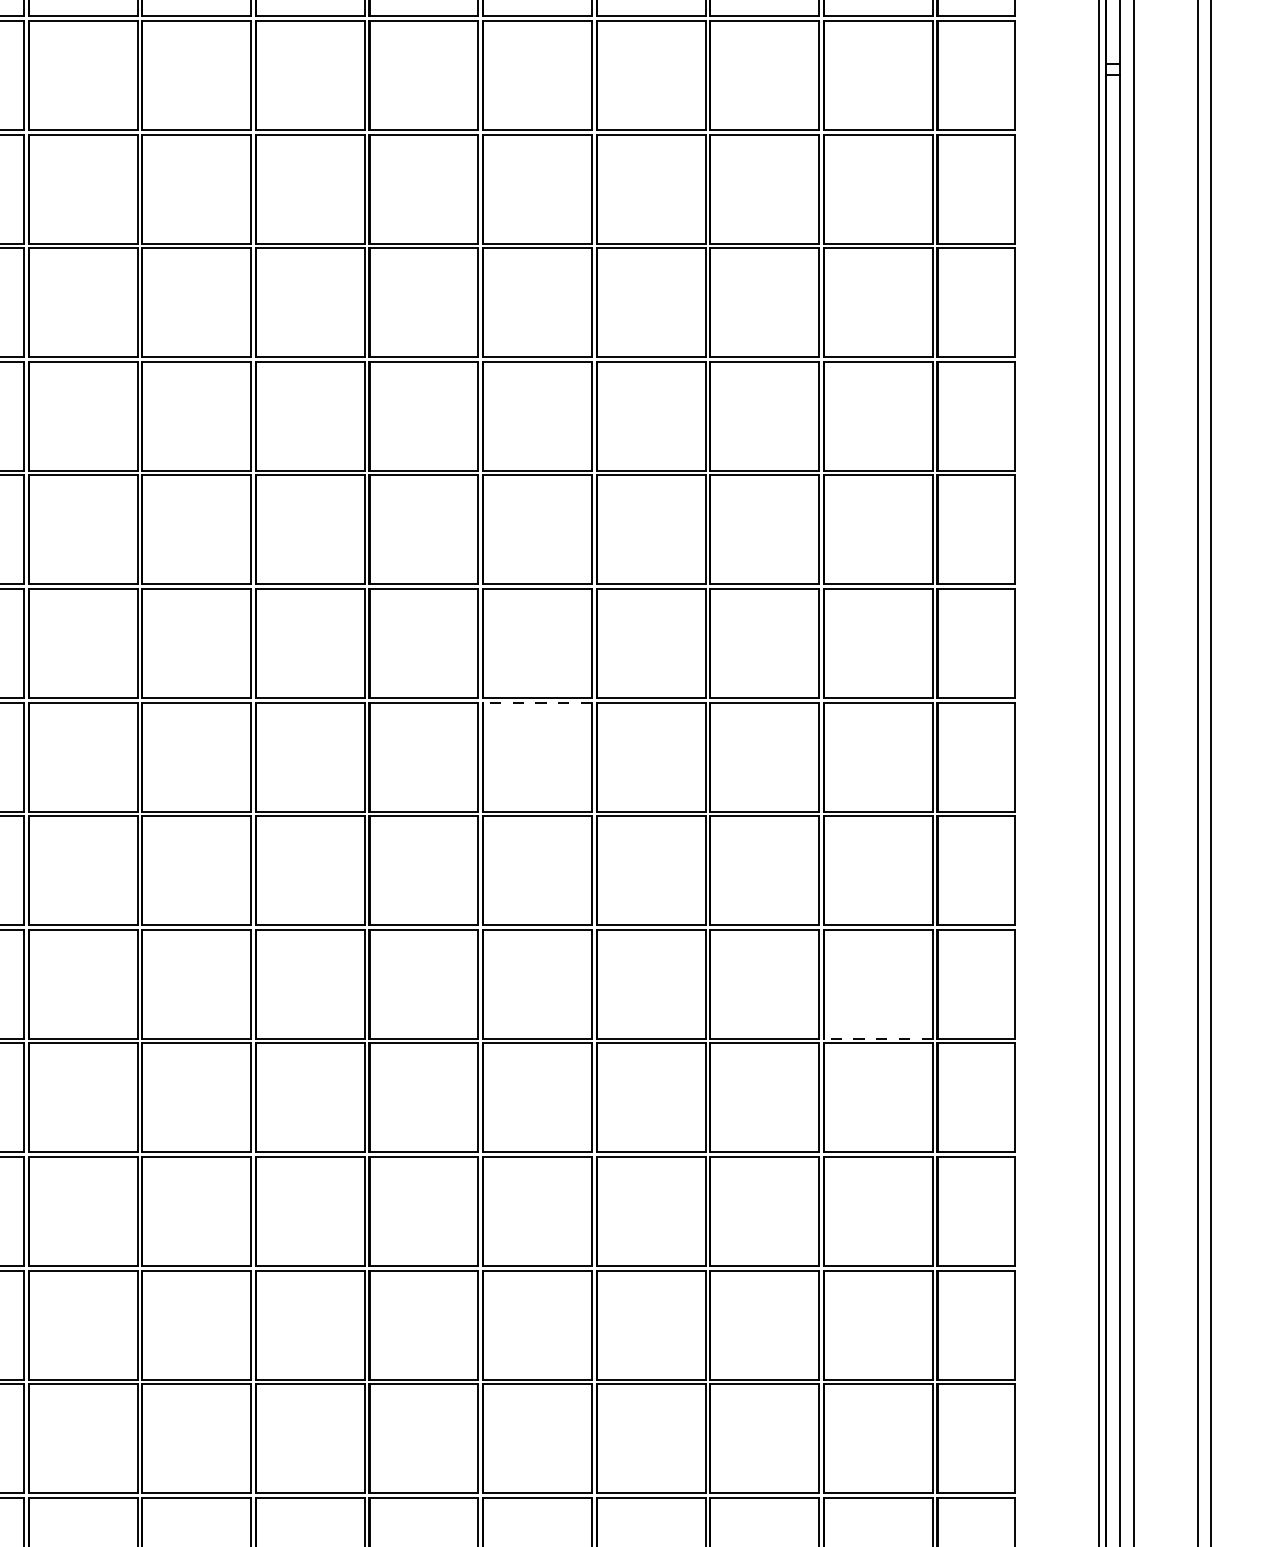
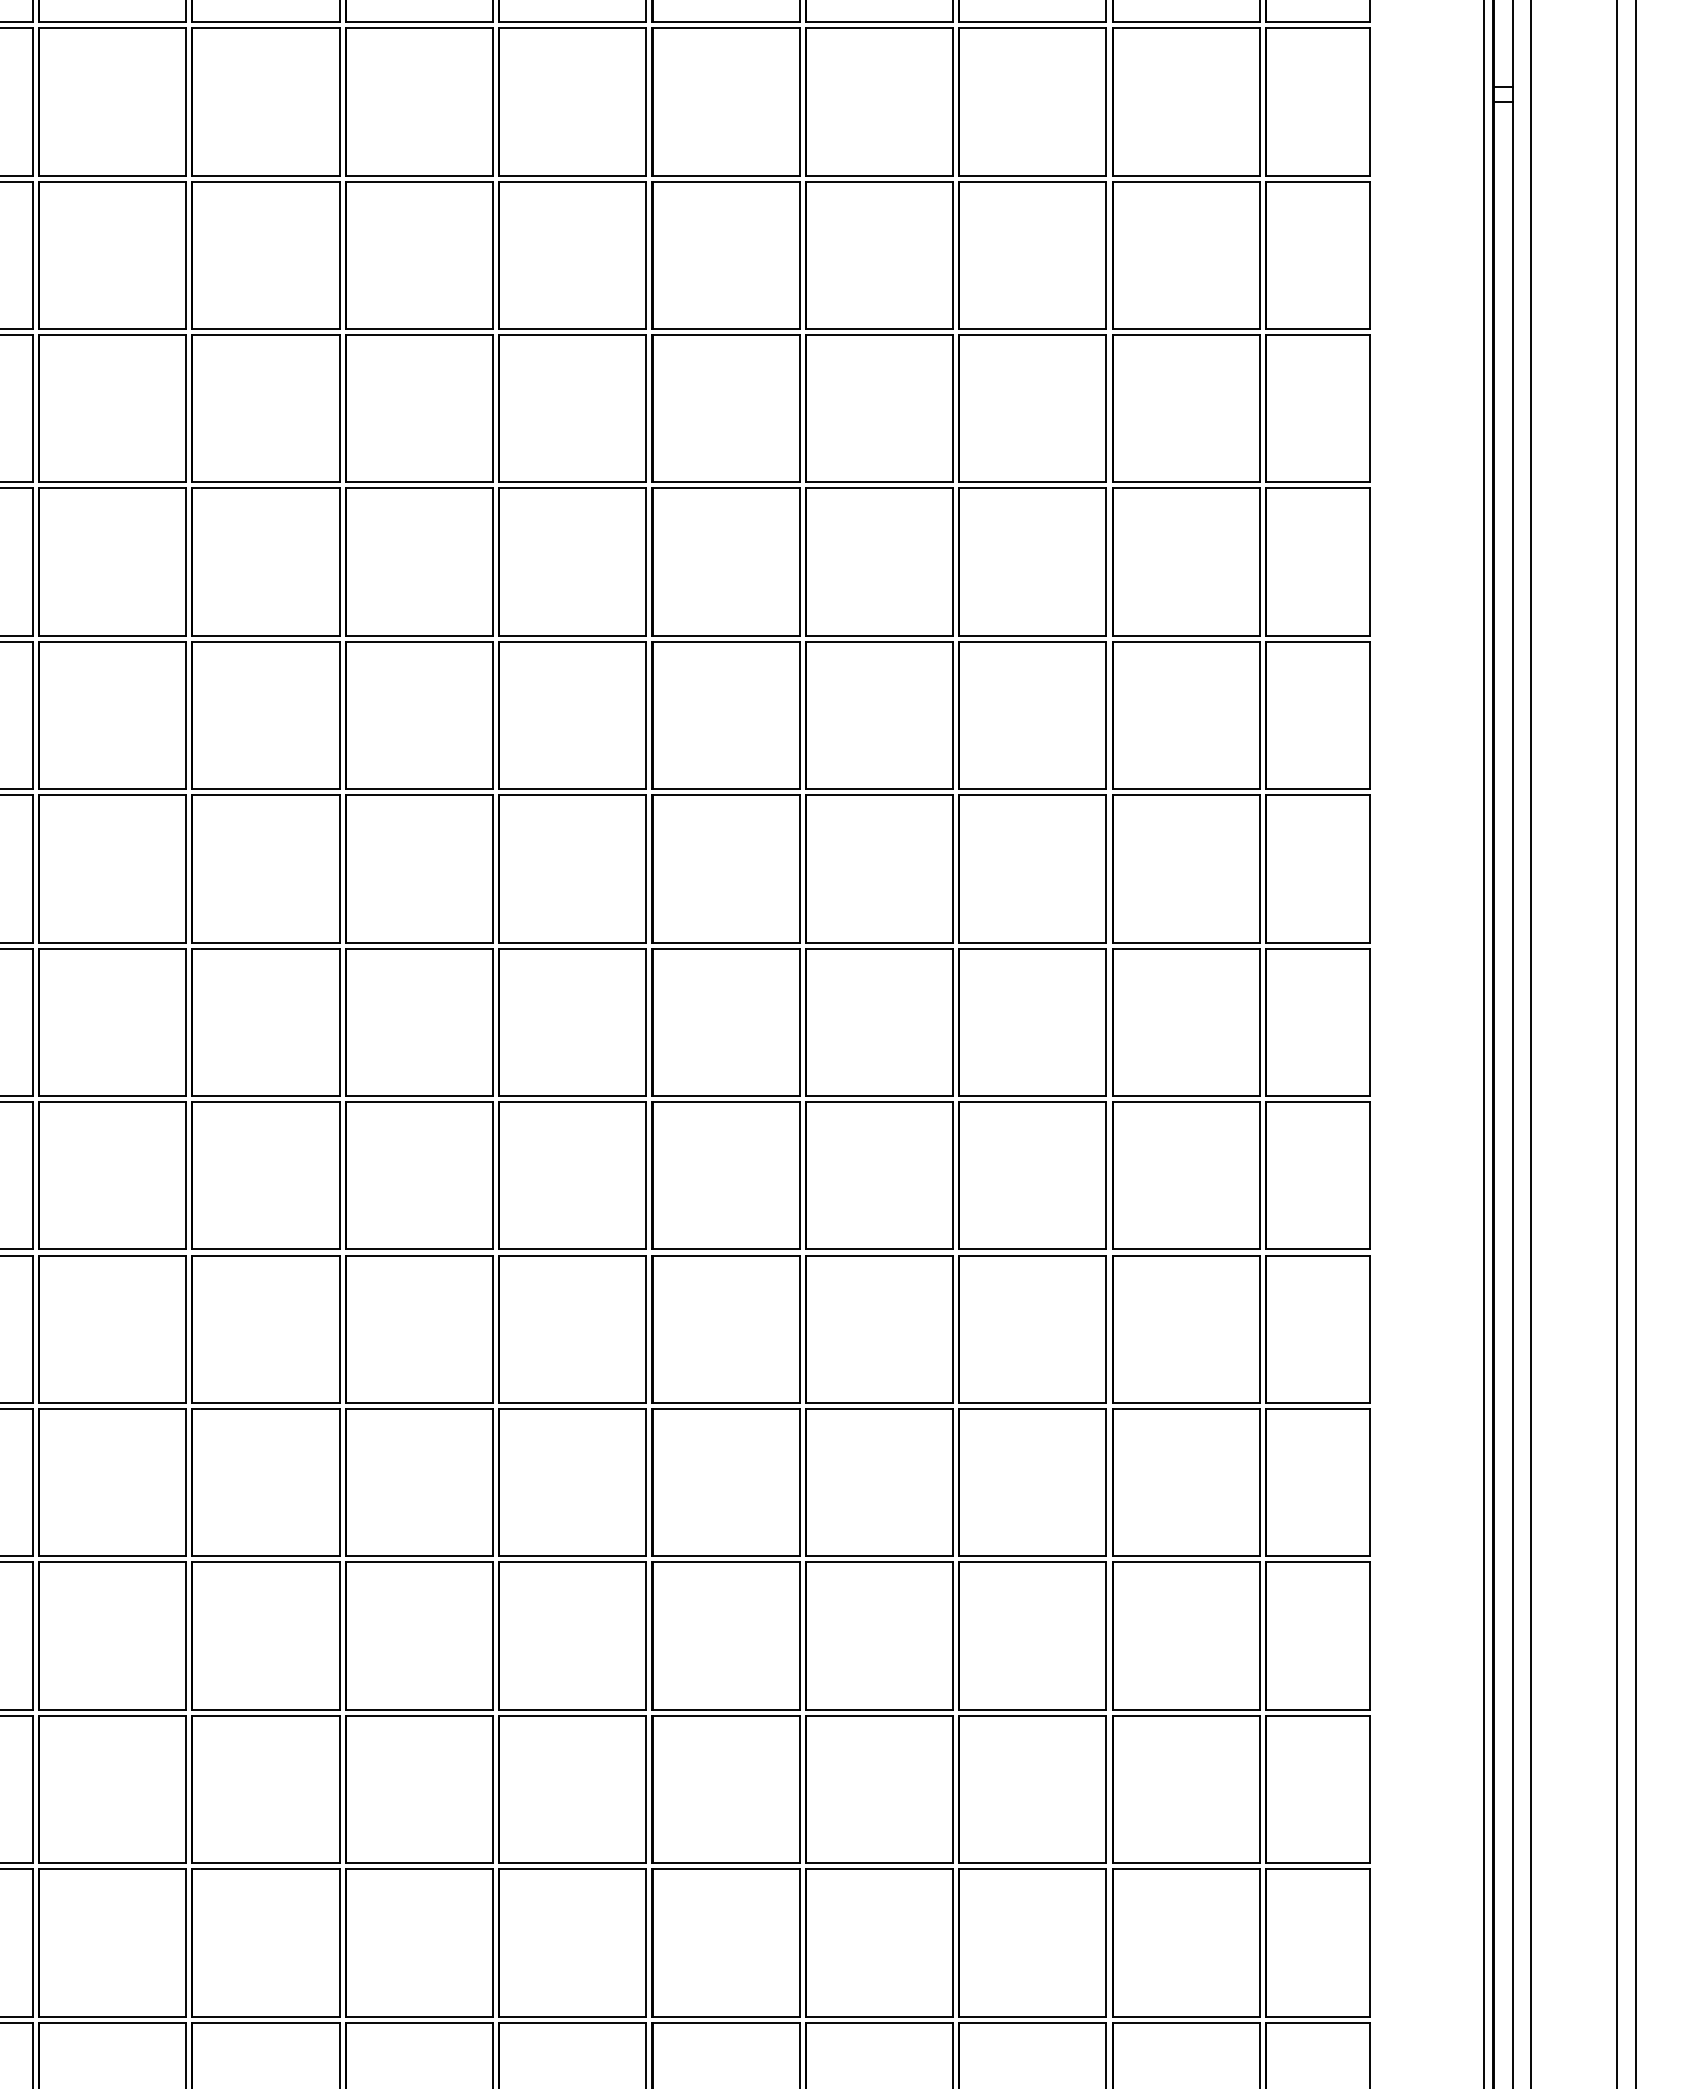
line: (537, 702) -> (725, 948), dashed -> solid
line: (878, 1038) -> (1186, 1402), dashed -> solid

